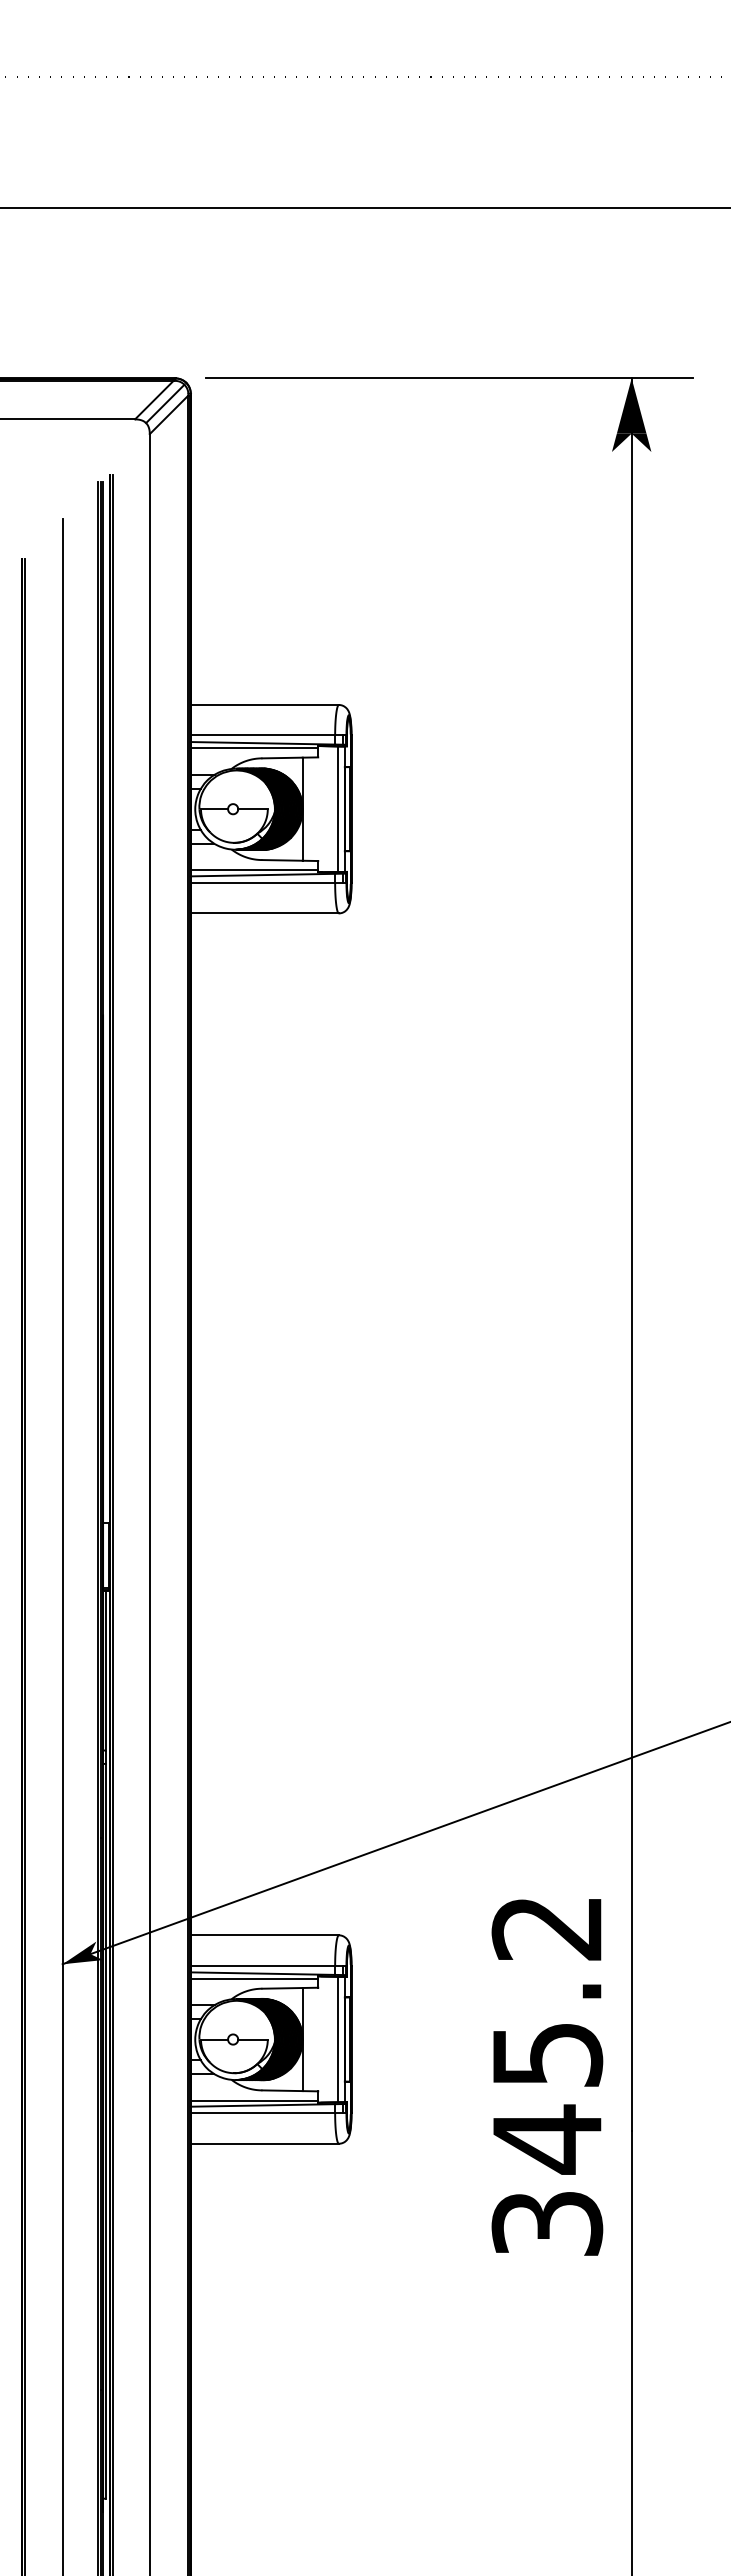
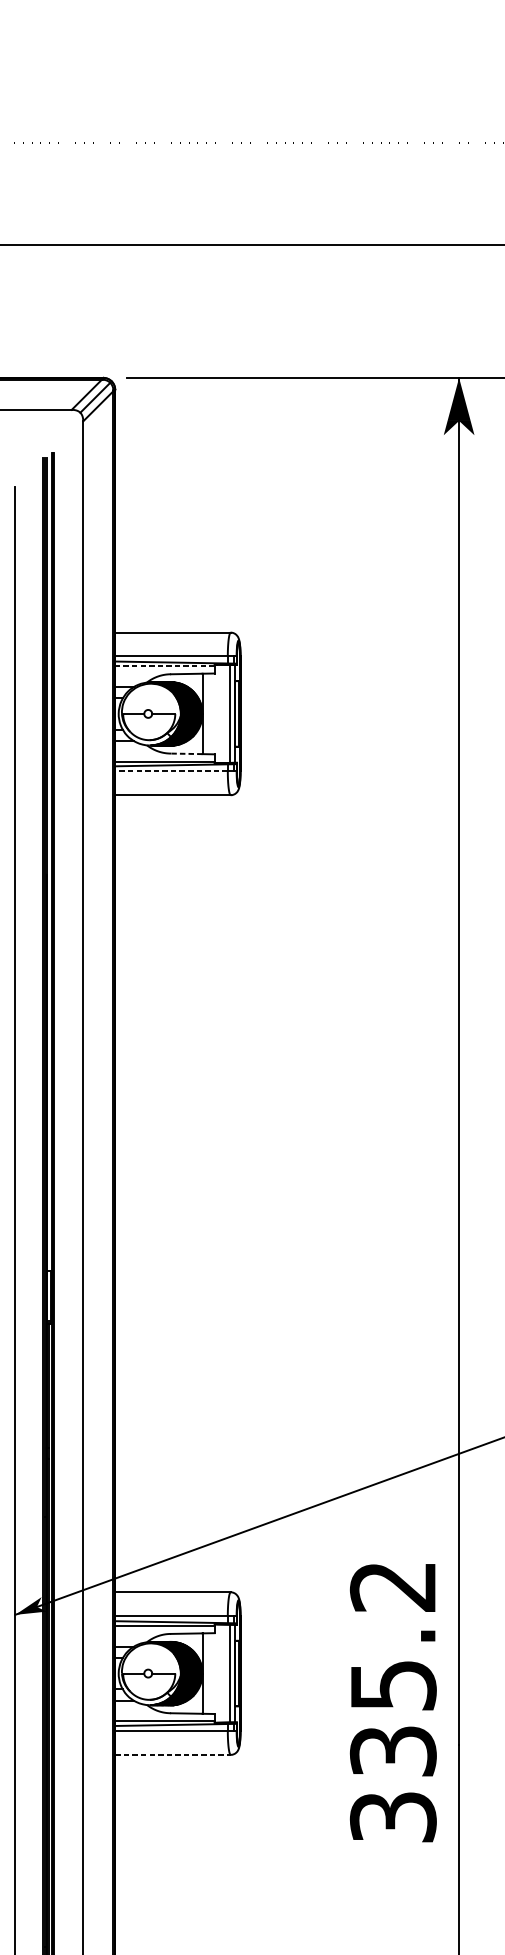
line: (254, 748) -> (164, 666), solid -> dashed
line: (282, 860) -> (186, 753), solid -> dashed
line: (262, 882) -> (171, 771), solid -> dashed
text: (547, 2139) -> (393, 1751), 345.2 -> 335.2
line: (265, 2143) -> (173, 1754), solid -> dashed

